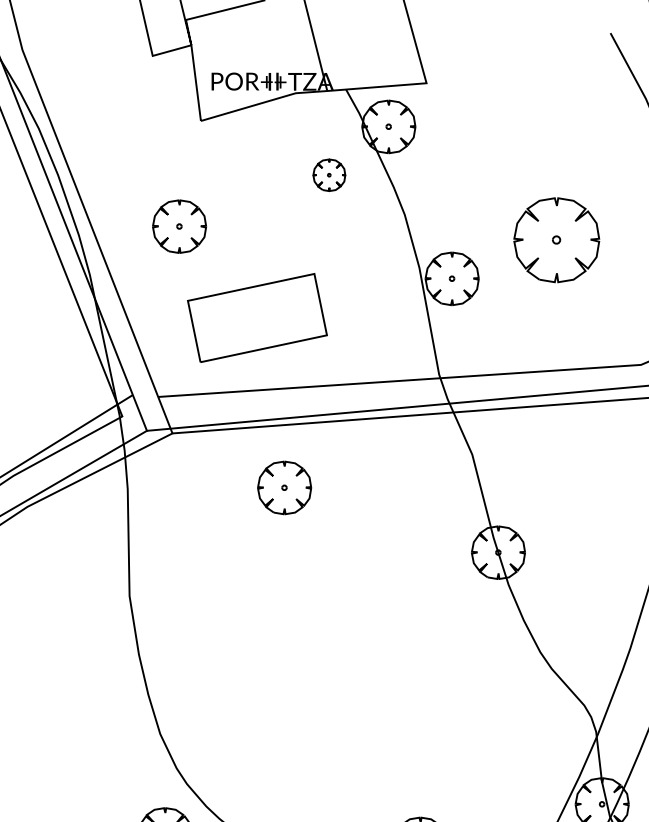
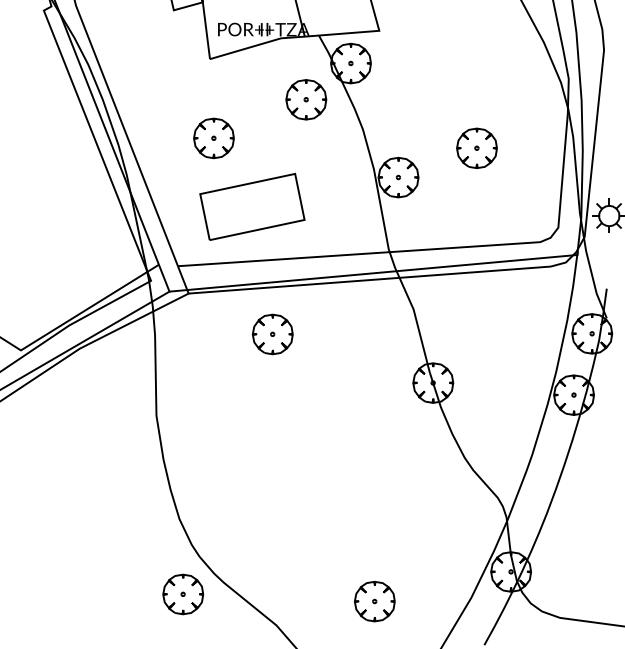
part: (329, 174) -> (306, 99), size x1.67
part: (178, 226) -> (213, 138), moved
part: (556, 238) -> (476, 147), size x0.62

